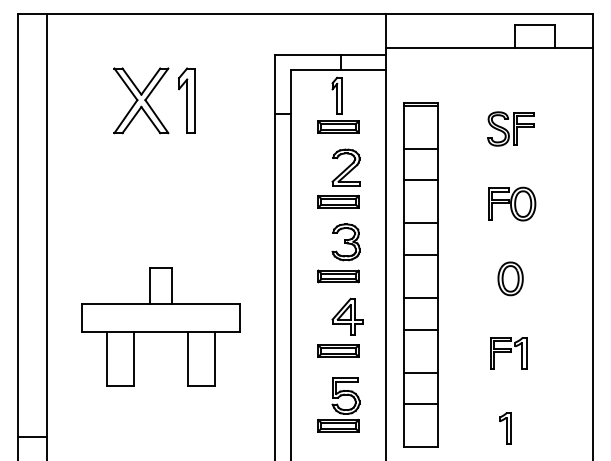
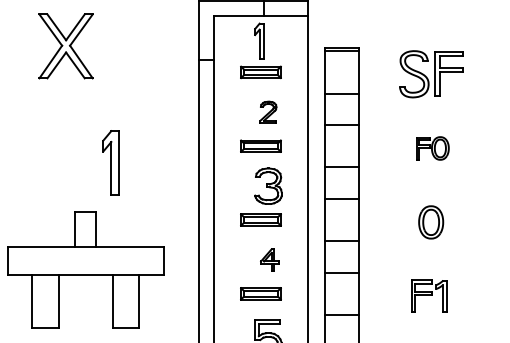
part: (186, 100) -> (110, 162), moved
part: (510, 128) -> (431, 73), size x1.4
part: (345, 167) -> (267, 112), size x0.6
part: (512, 203) -> (433, 147), size x0.7
part: (347, 316) -> (269, 259), size x0.6

